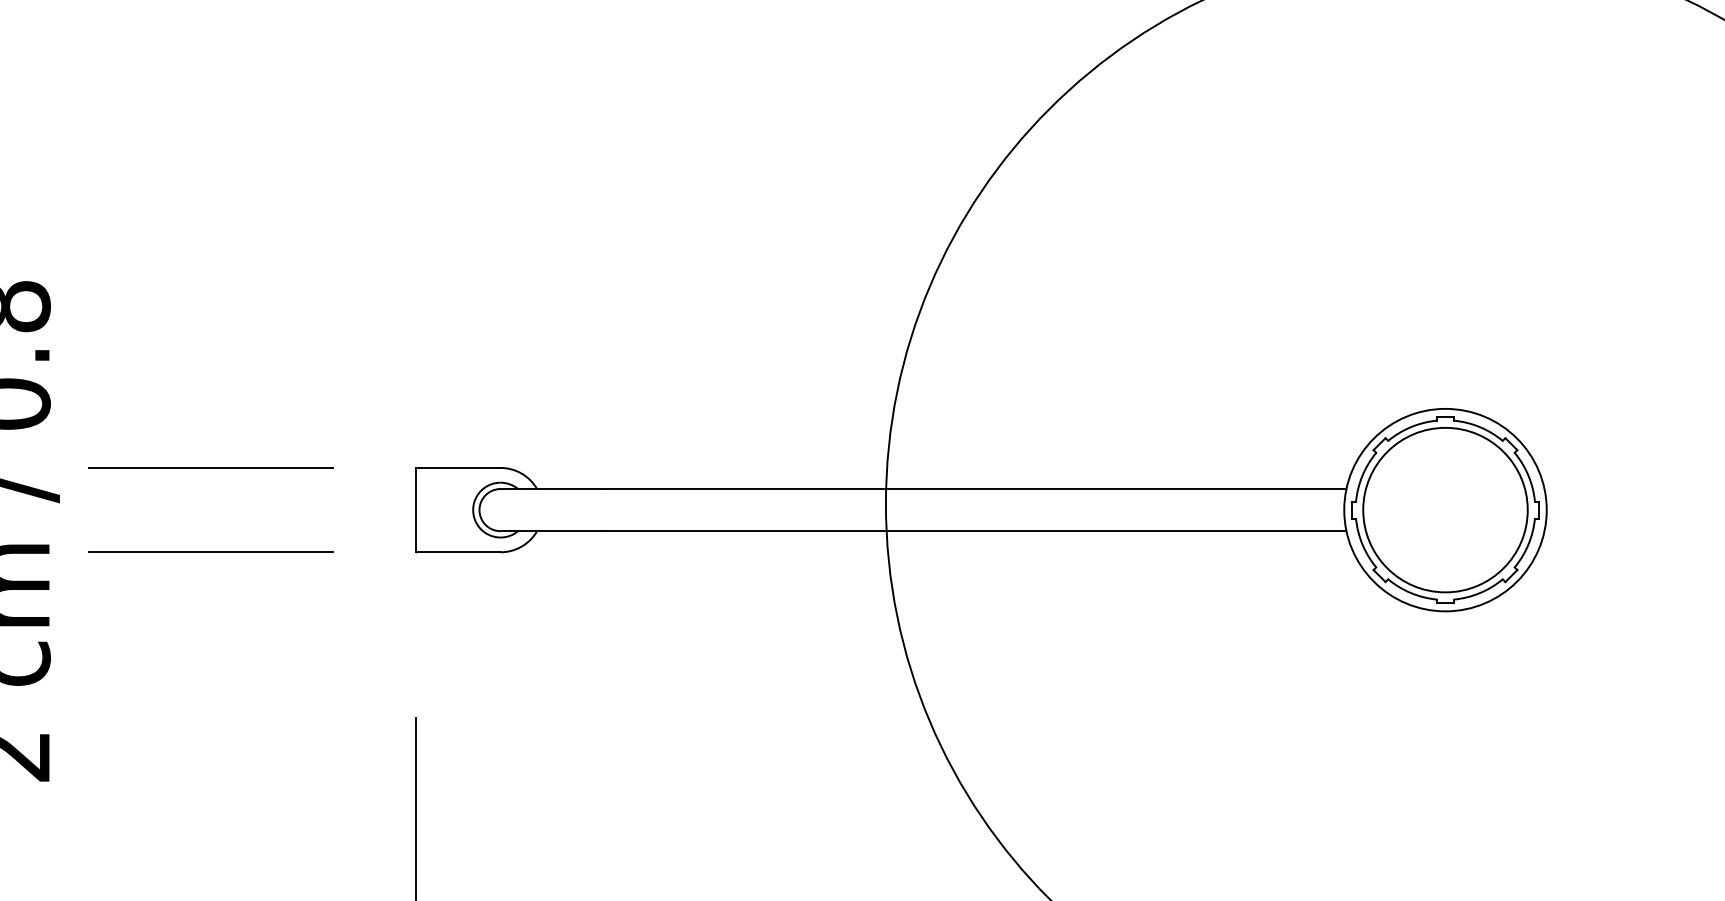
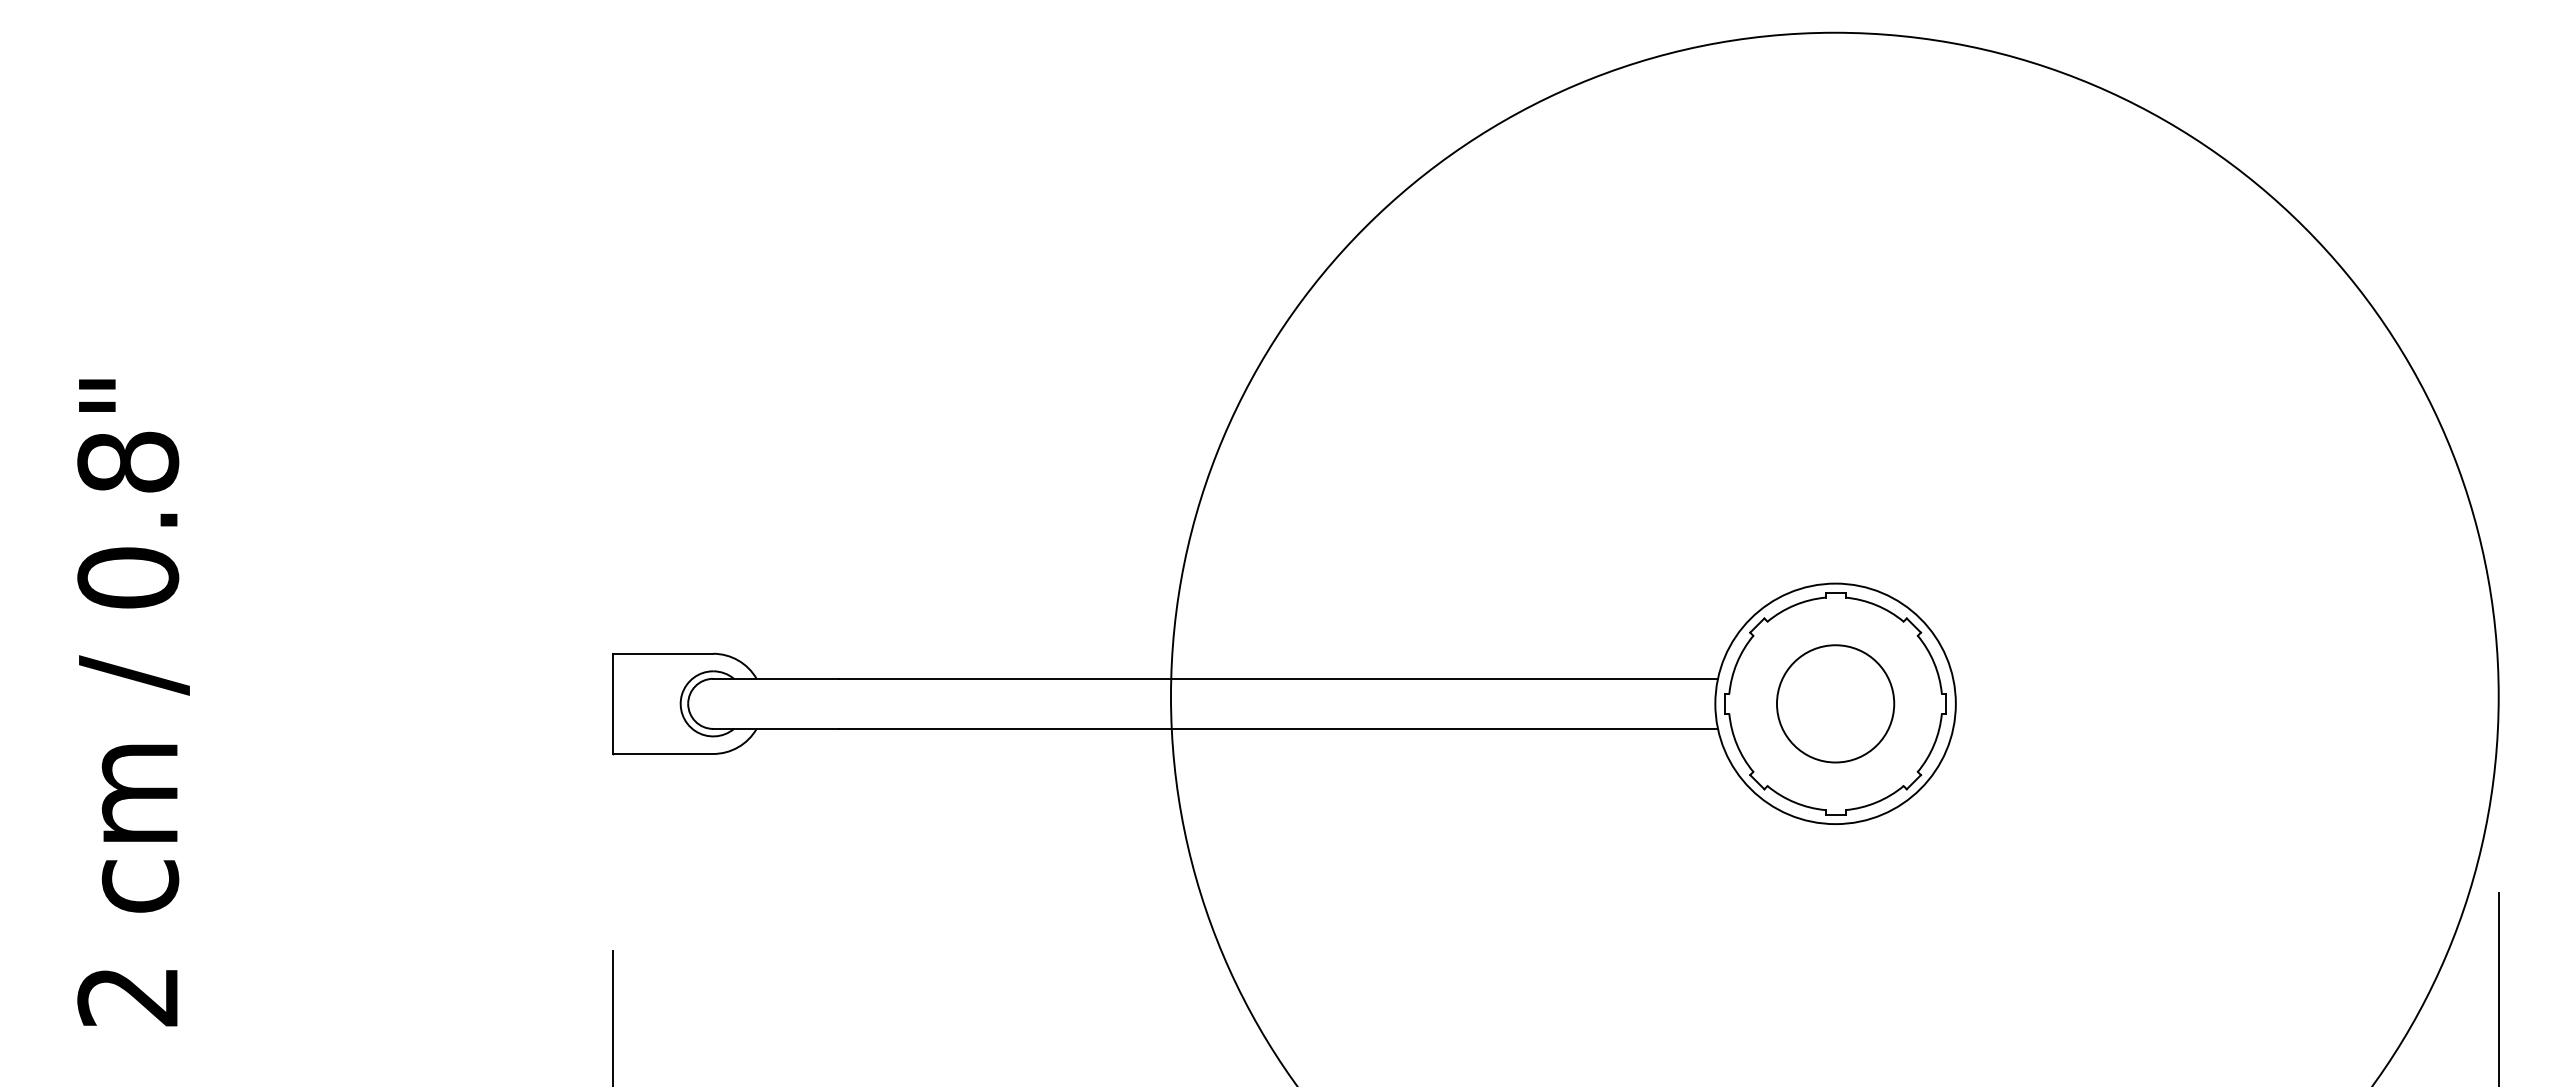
line: (211, 467) -> (369, 653), removed
circle: (1445, 509) -> (1835, 703), size x0.6
line: (211, 551) -> (369, 753), removed

